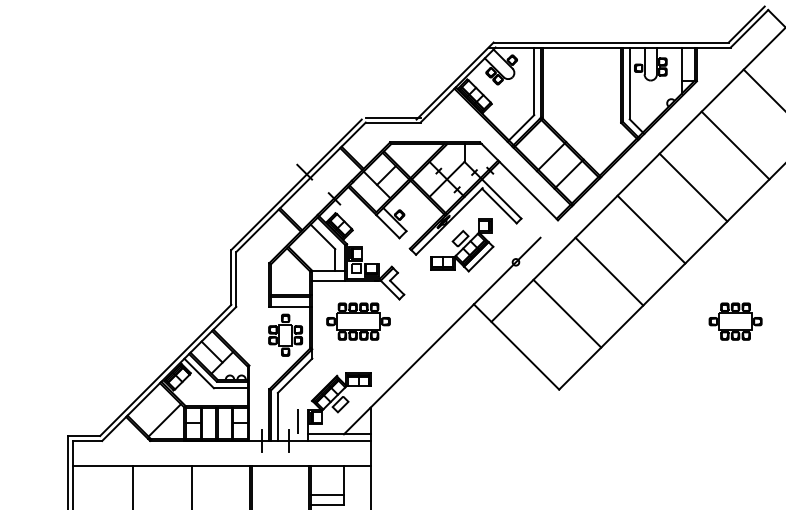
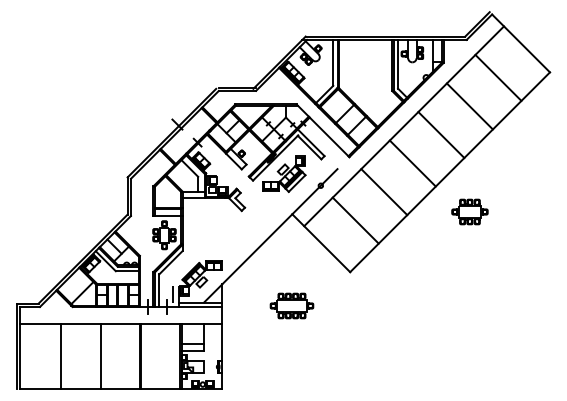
part: (357, 320) -> (291, 305), moved
part: (734, 320) -> (469, 211), moved

